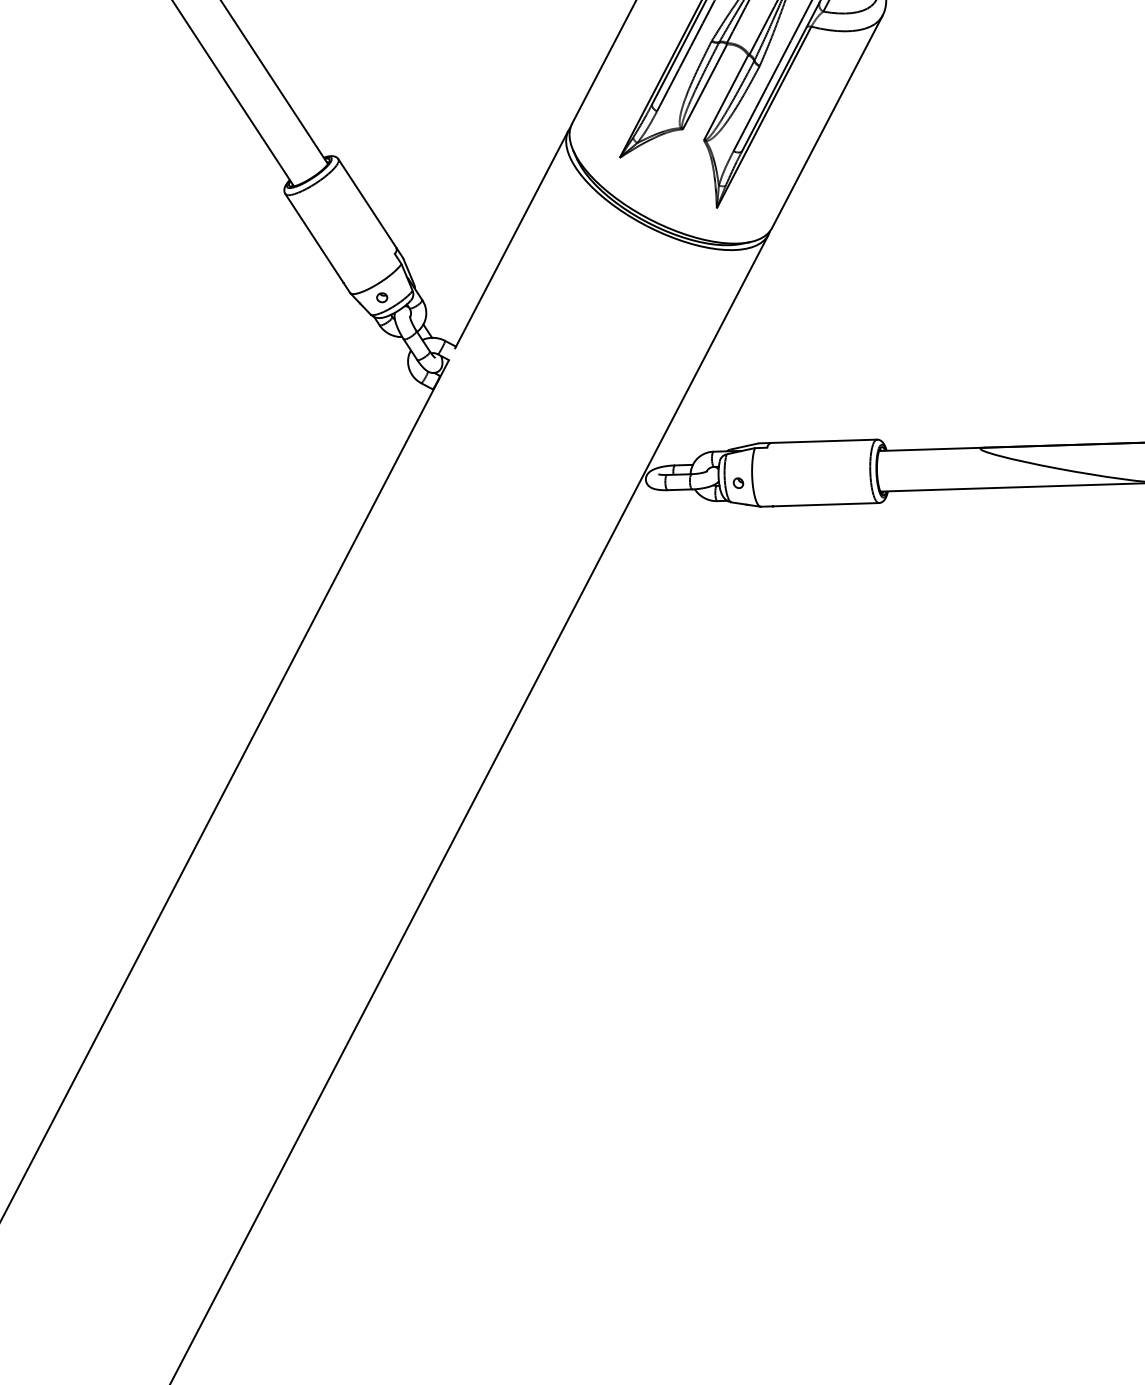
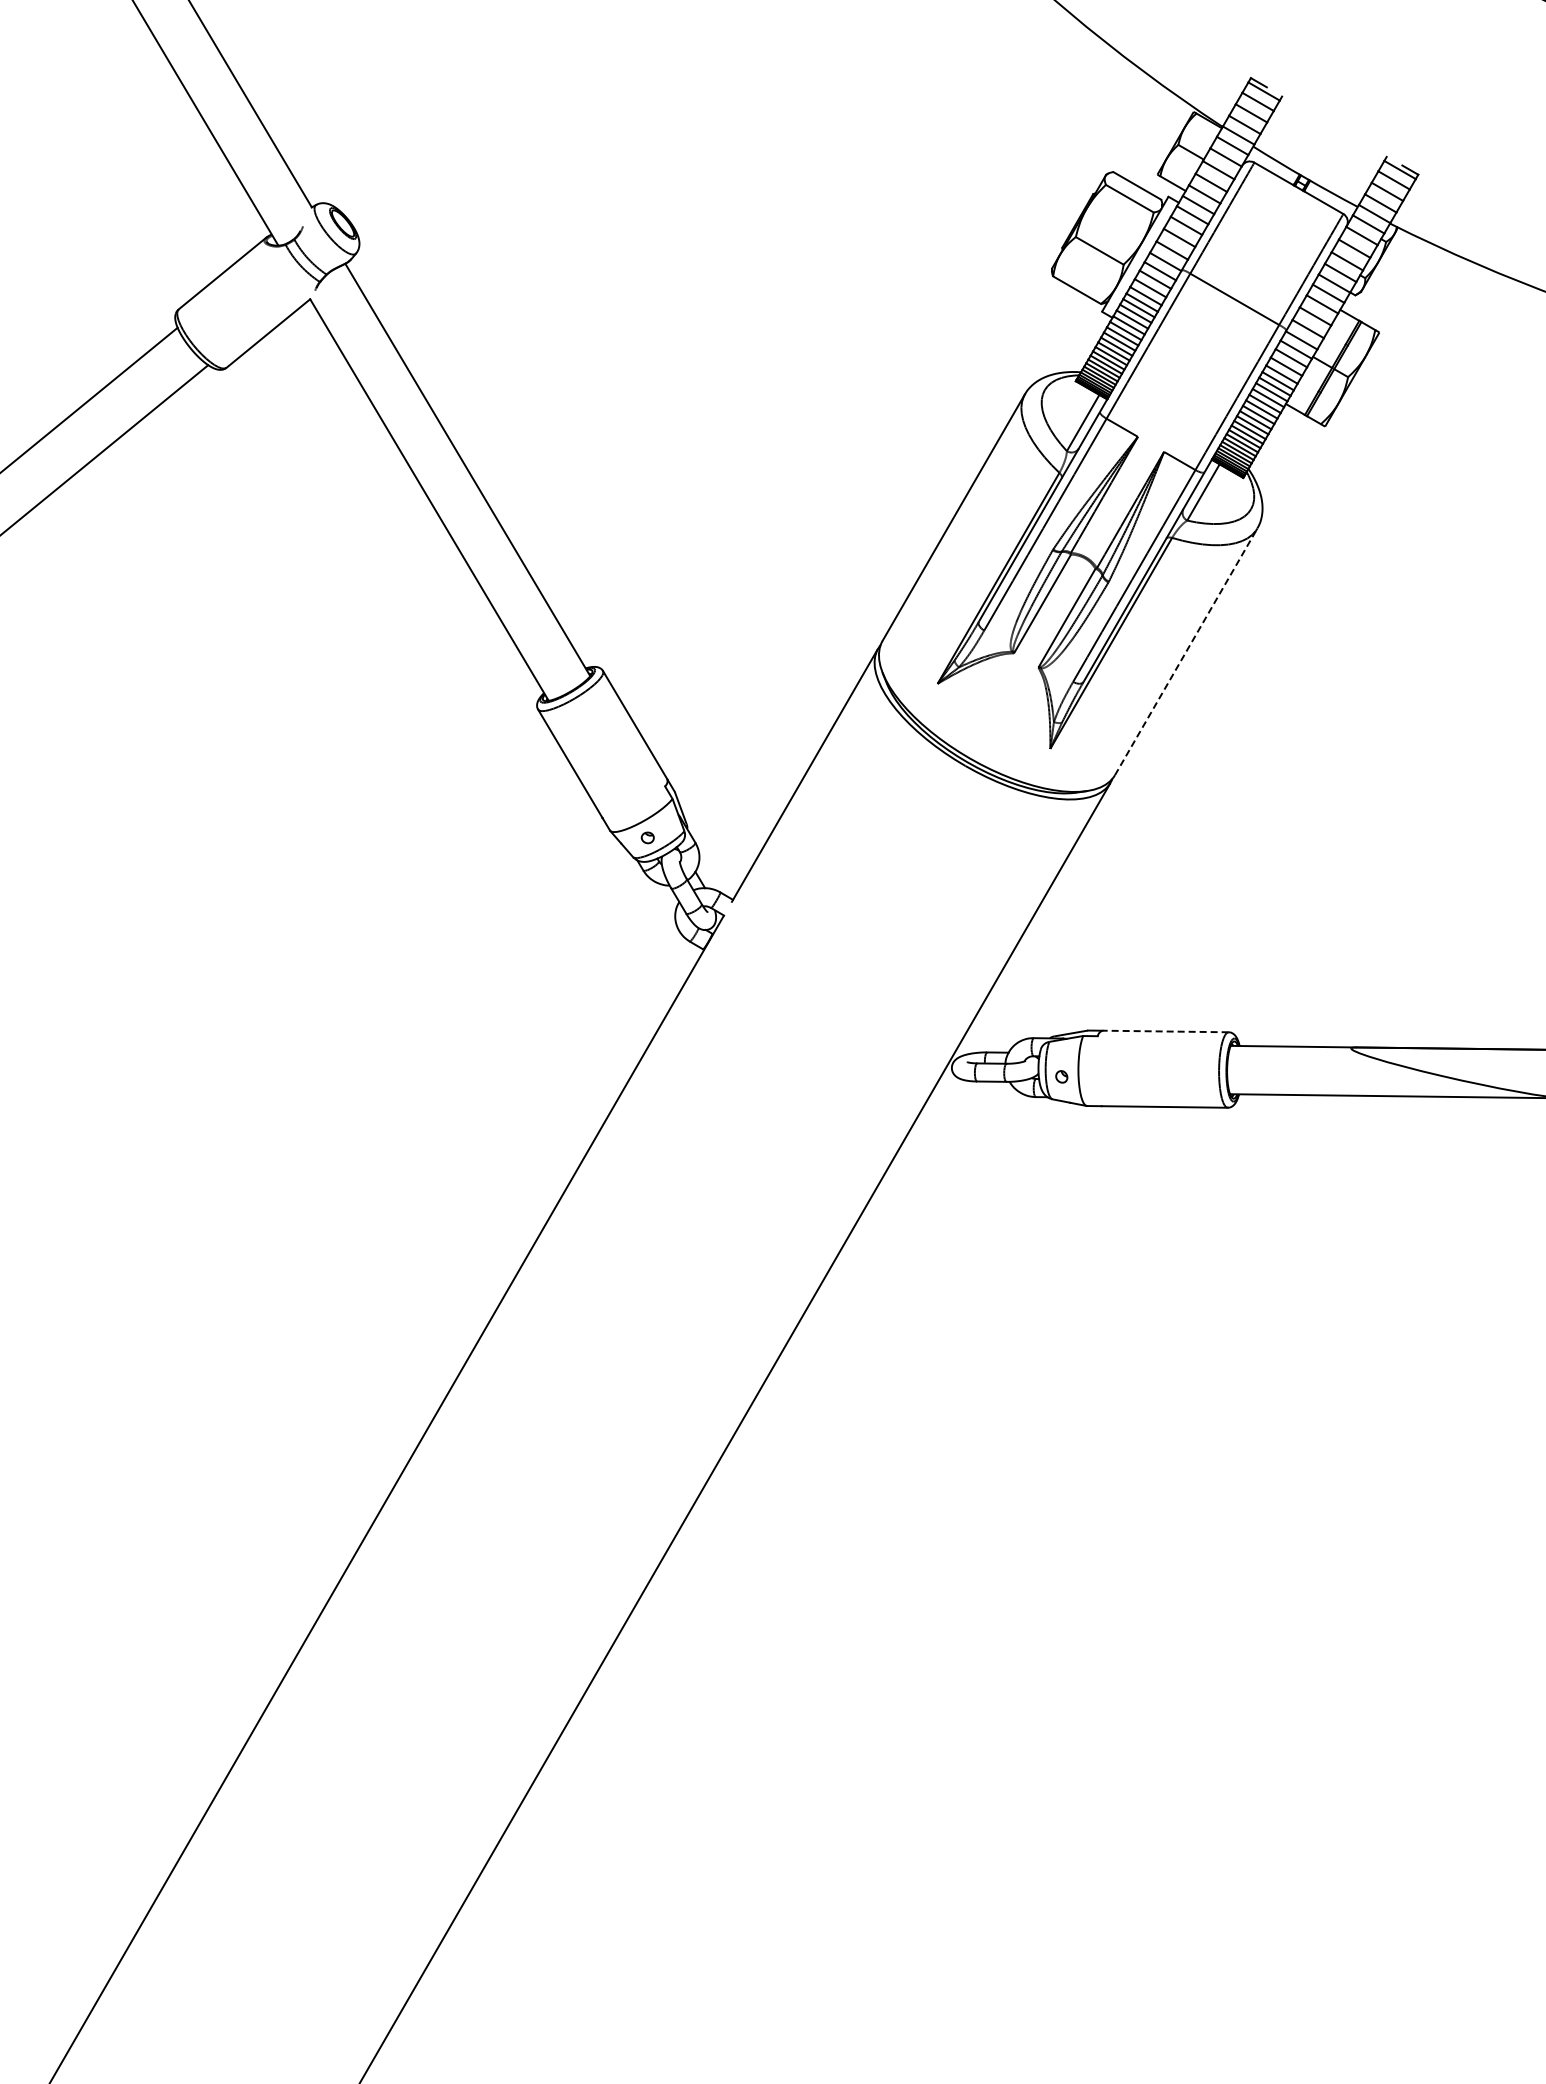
line: (827, 121) -> (1186, 651), solid -> dashed
line: (823, 441) -> (1165, 1031), solid -> dashed

